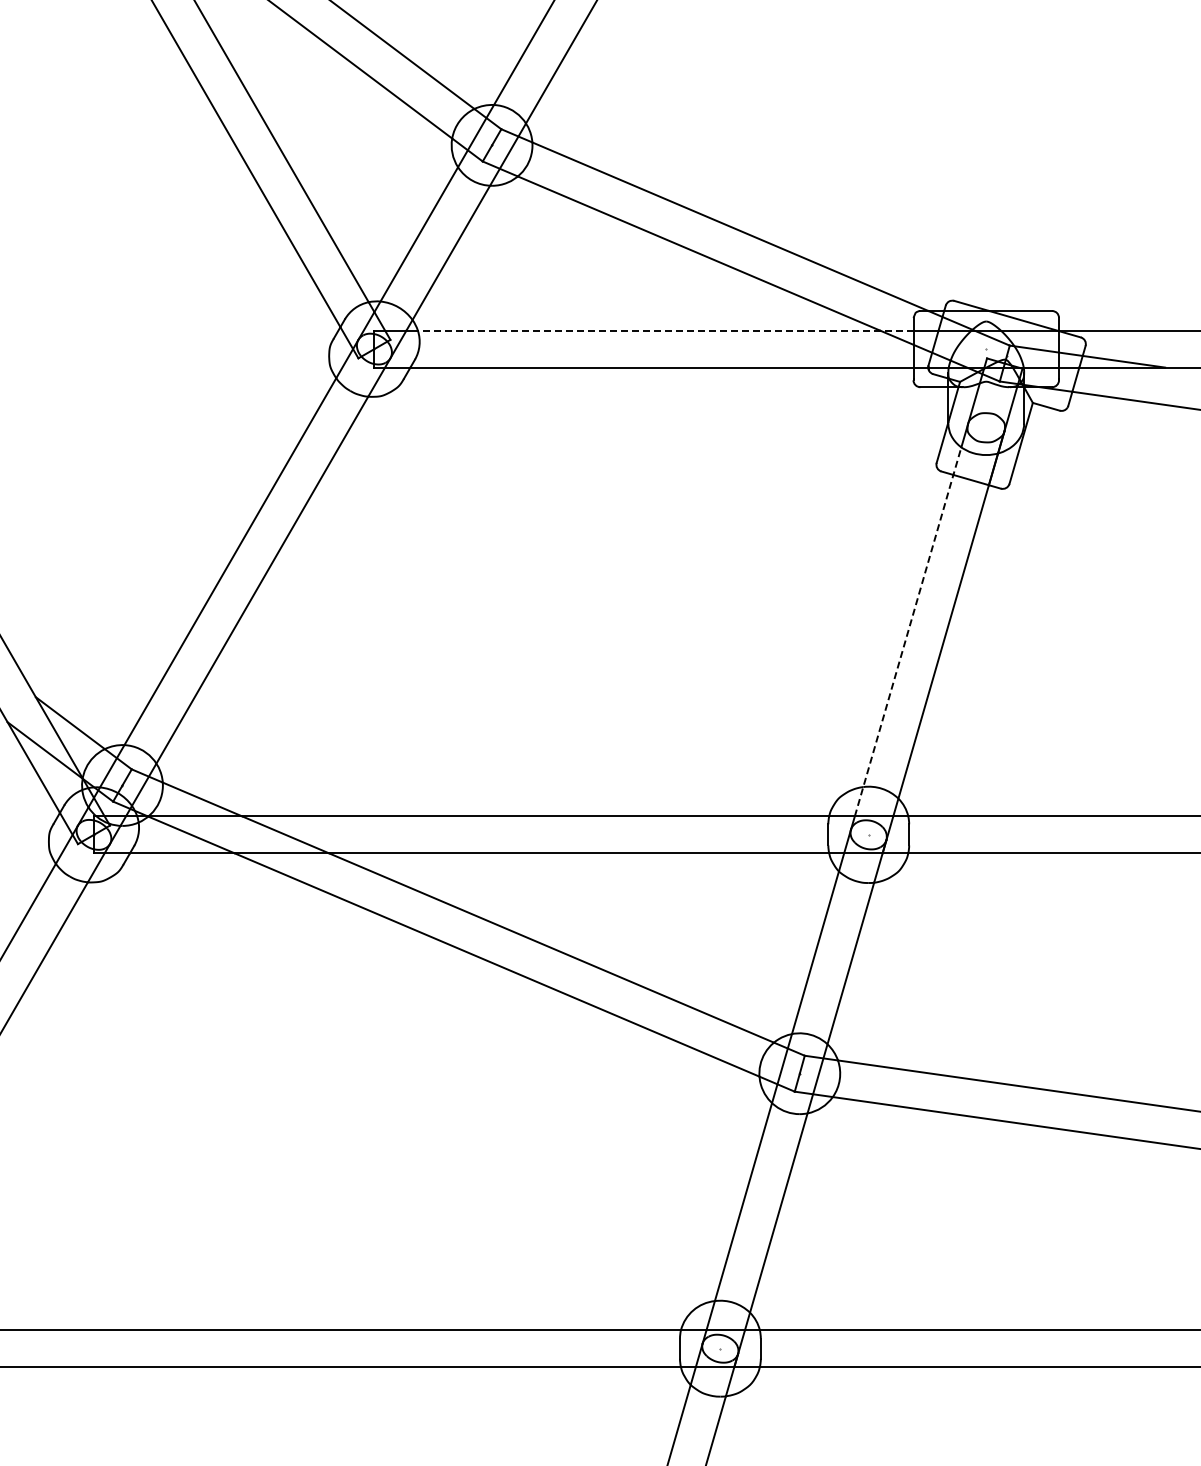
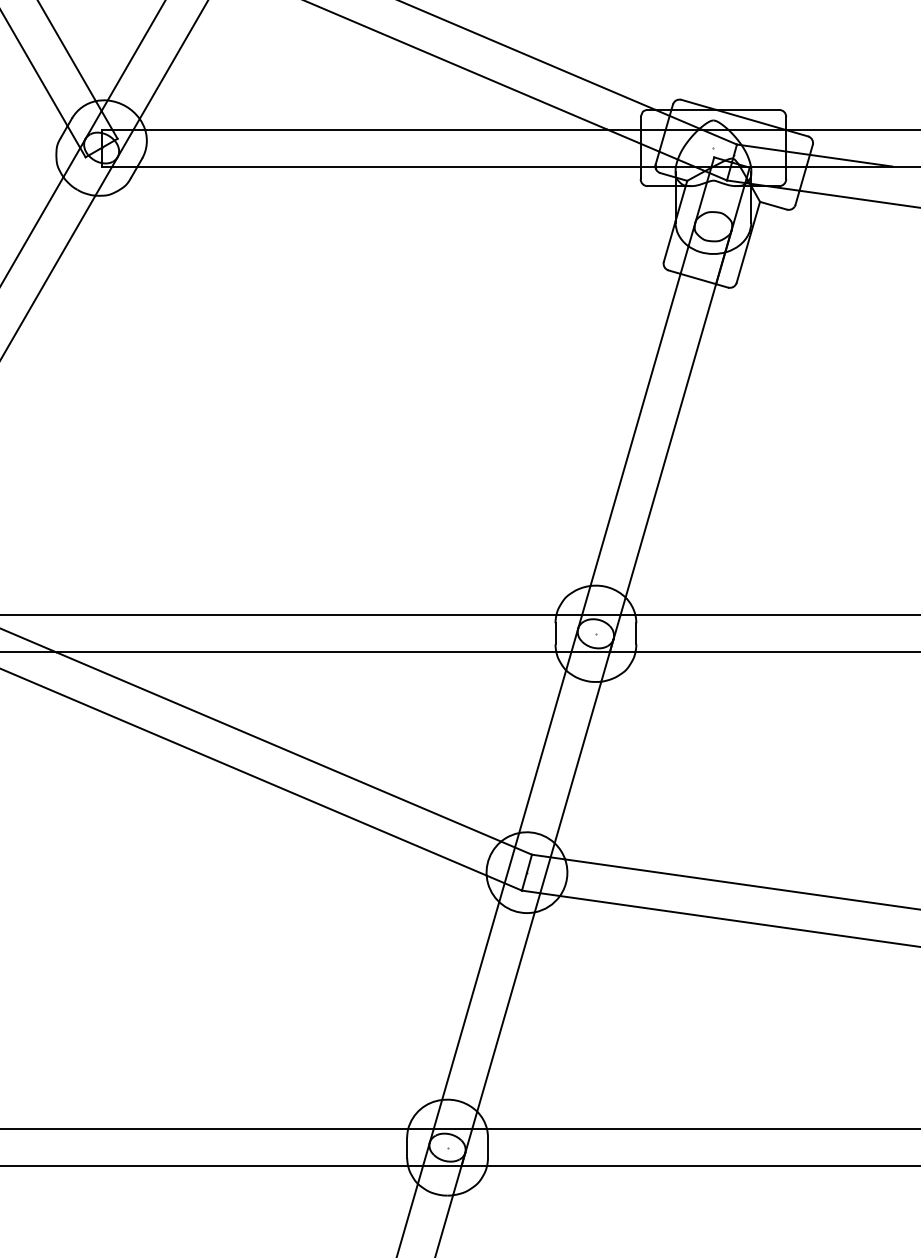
line: (665, 330) -> (392, 129), dashed -> solid
line: (908, 631) -> (635, 430), dashed -> solid

